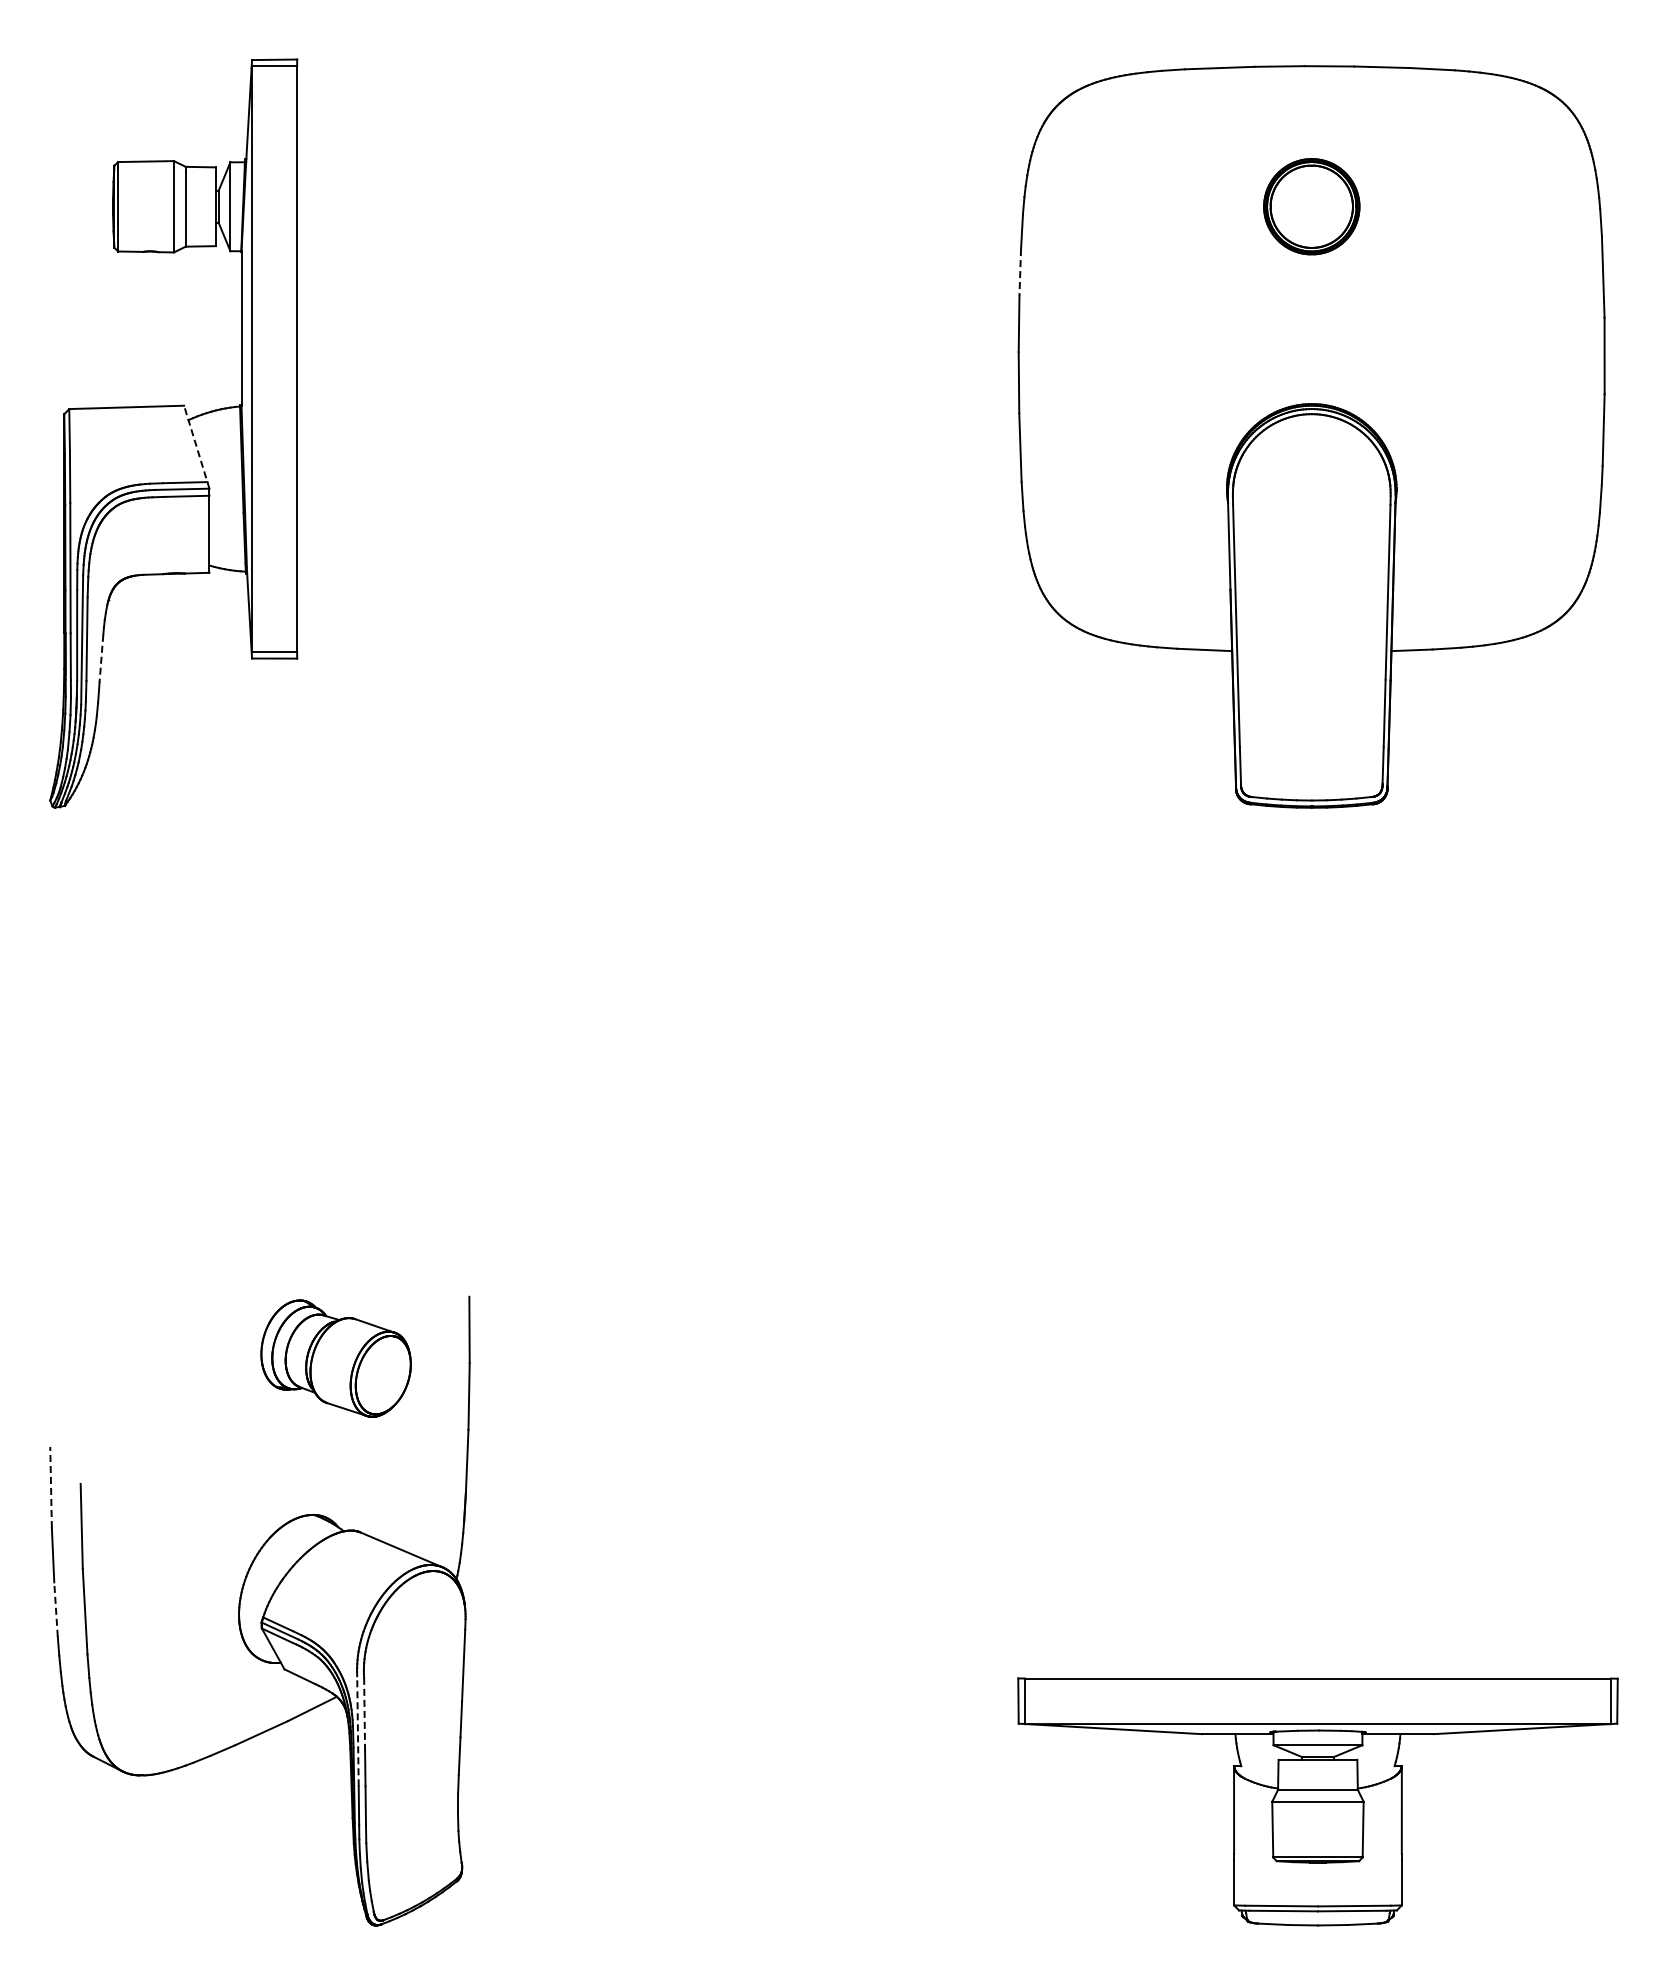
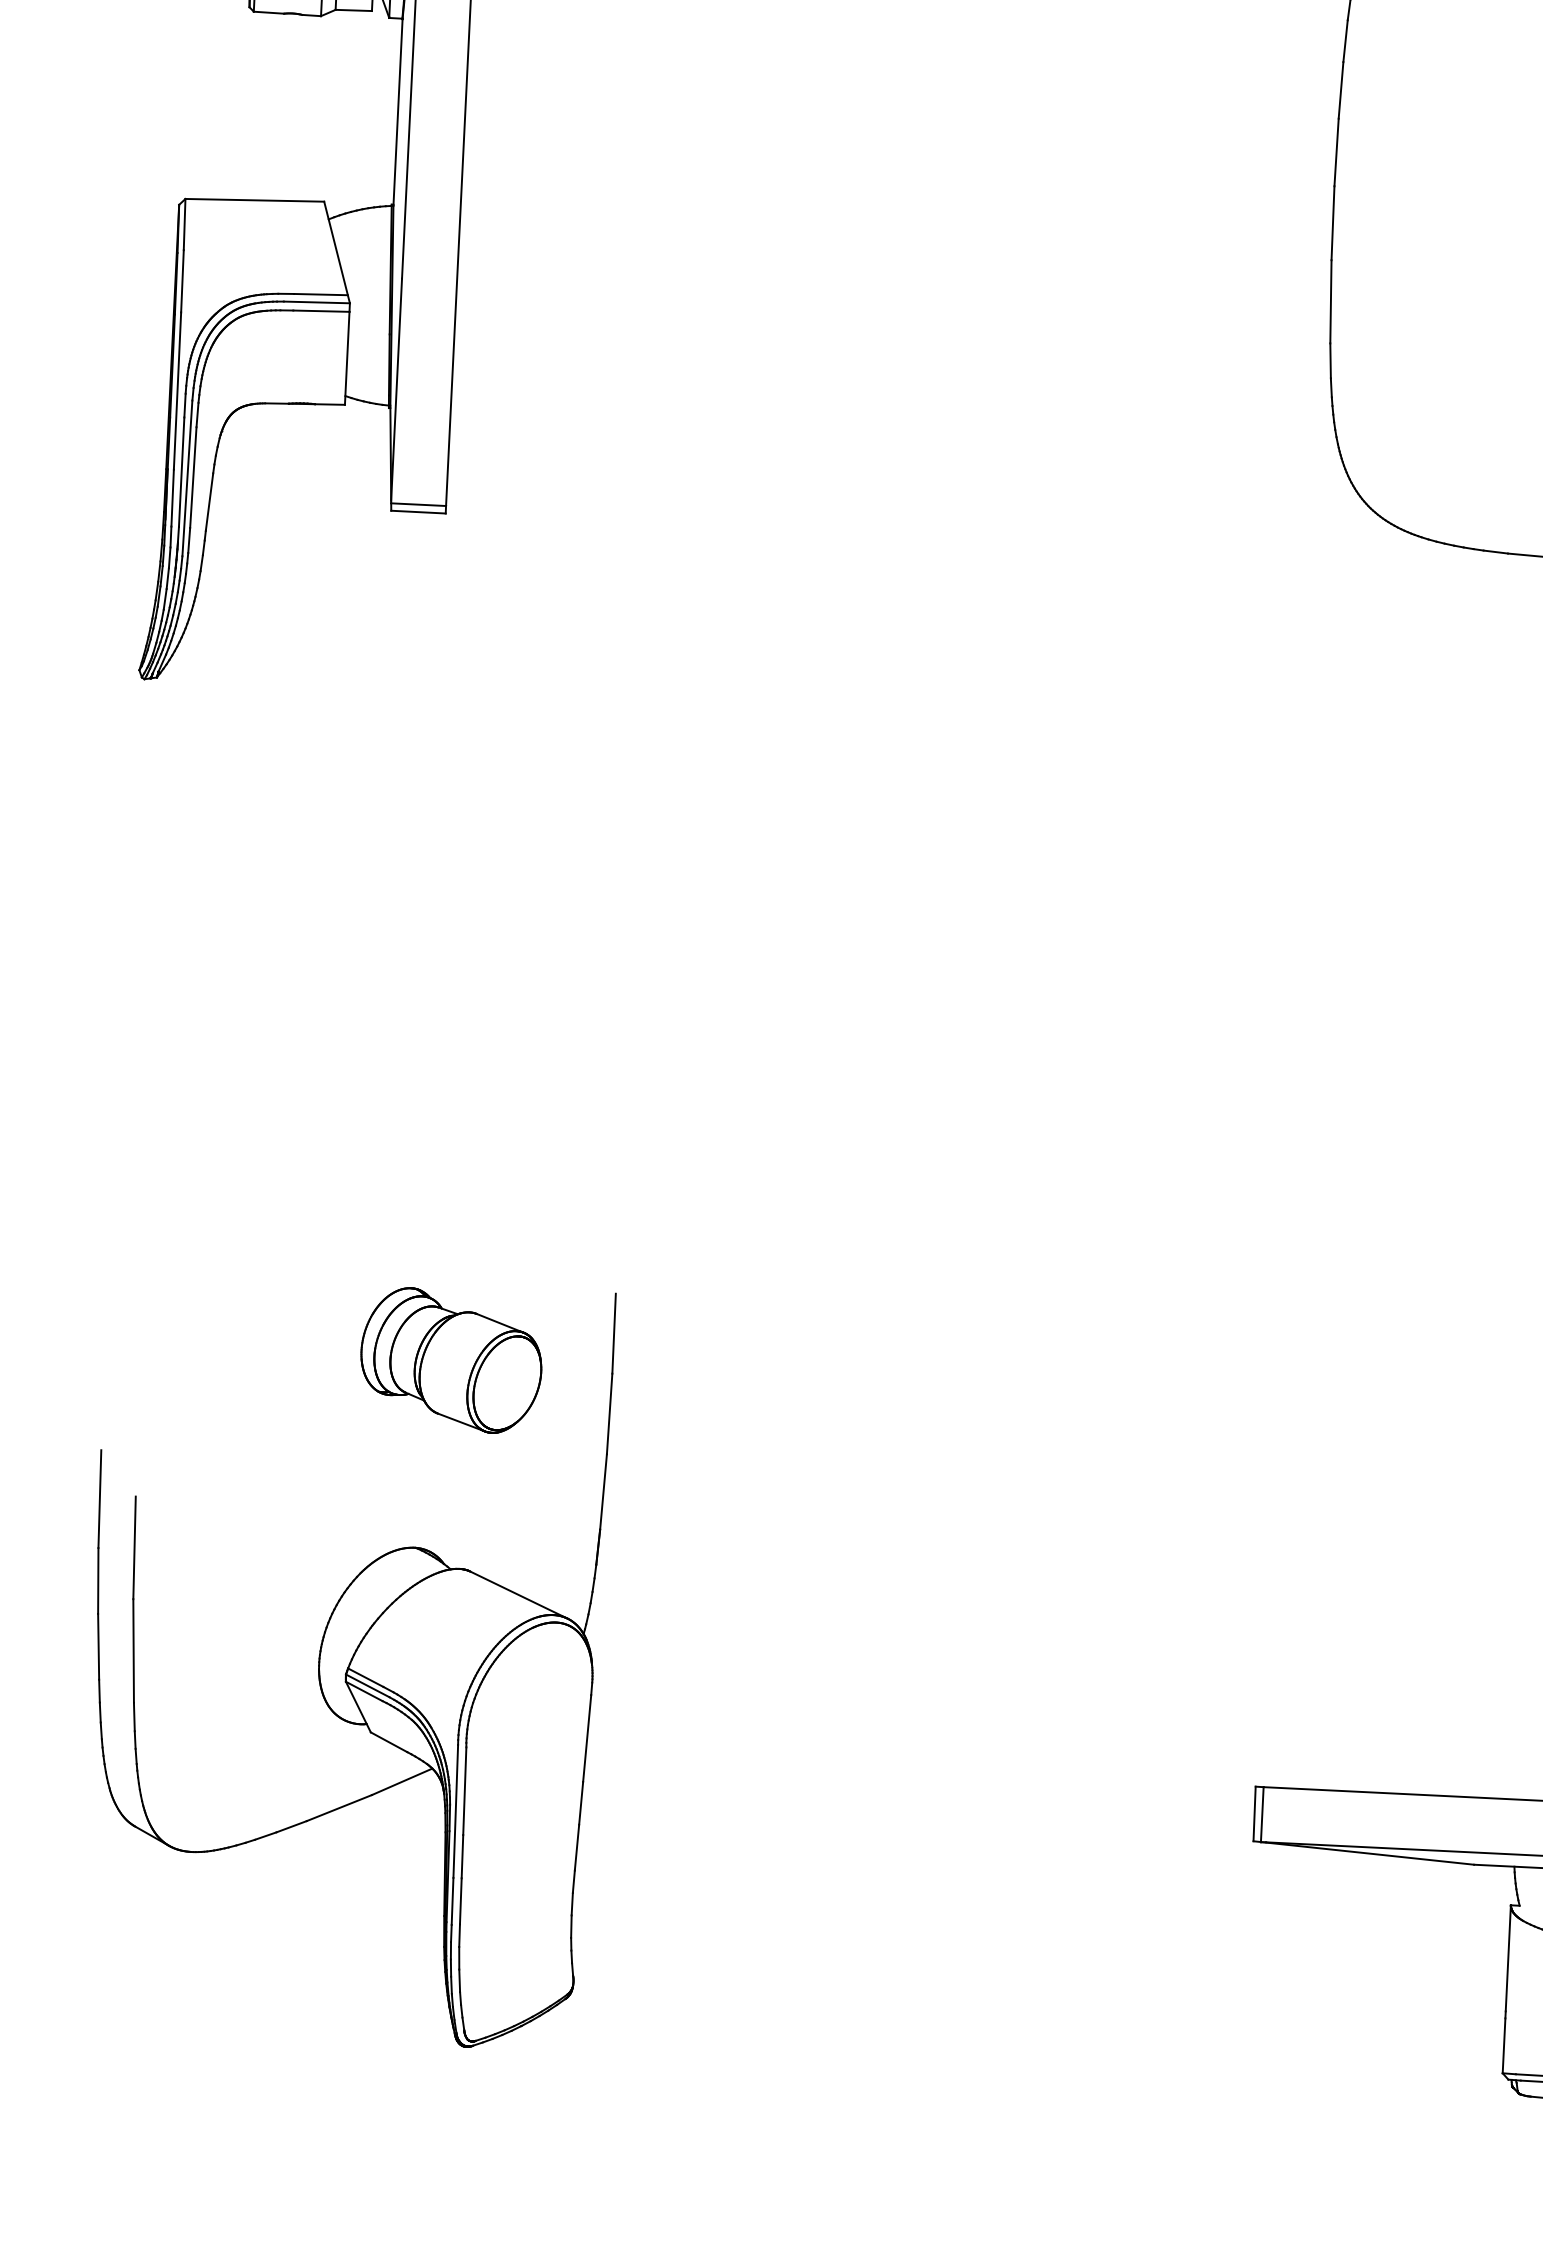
line: (1020, 273) -> (1341, 91), dashed -> solid
line: (196, 446) -> (336, 251), dashed -> solid
line: (101, 658) -> (209, 501), dashed -> solid
line: (51, 1487) -> (100, 1499), dashed -> solid
line: (56, 1609) -> (99, 1646), dashed -> solid
line: (364, 1714) -> (464, 1791), dashed -> solid
line: (357, 1730) -> (455, 1810), dashed -> solid

